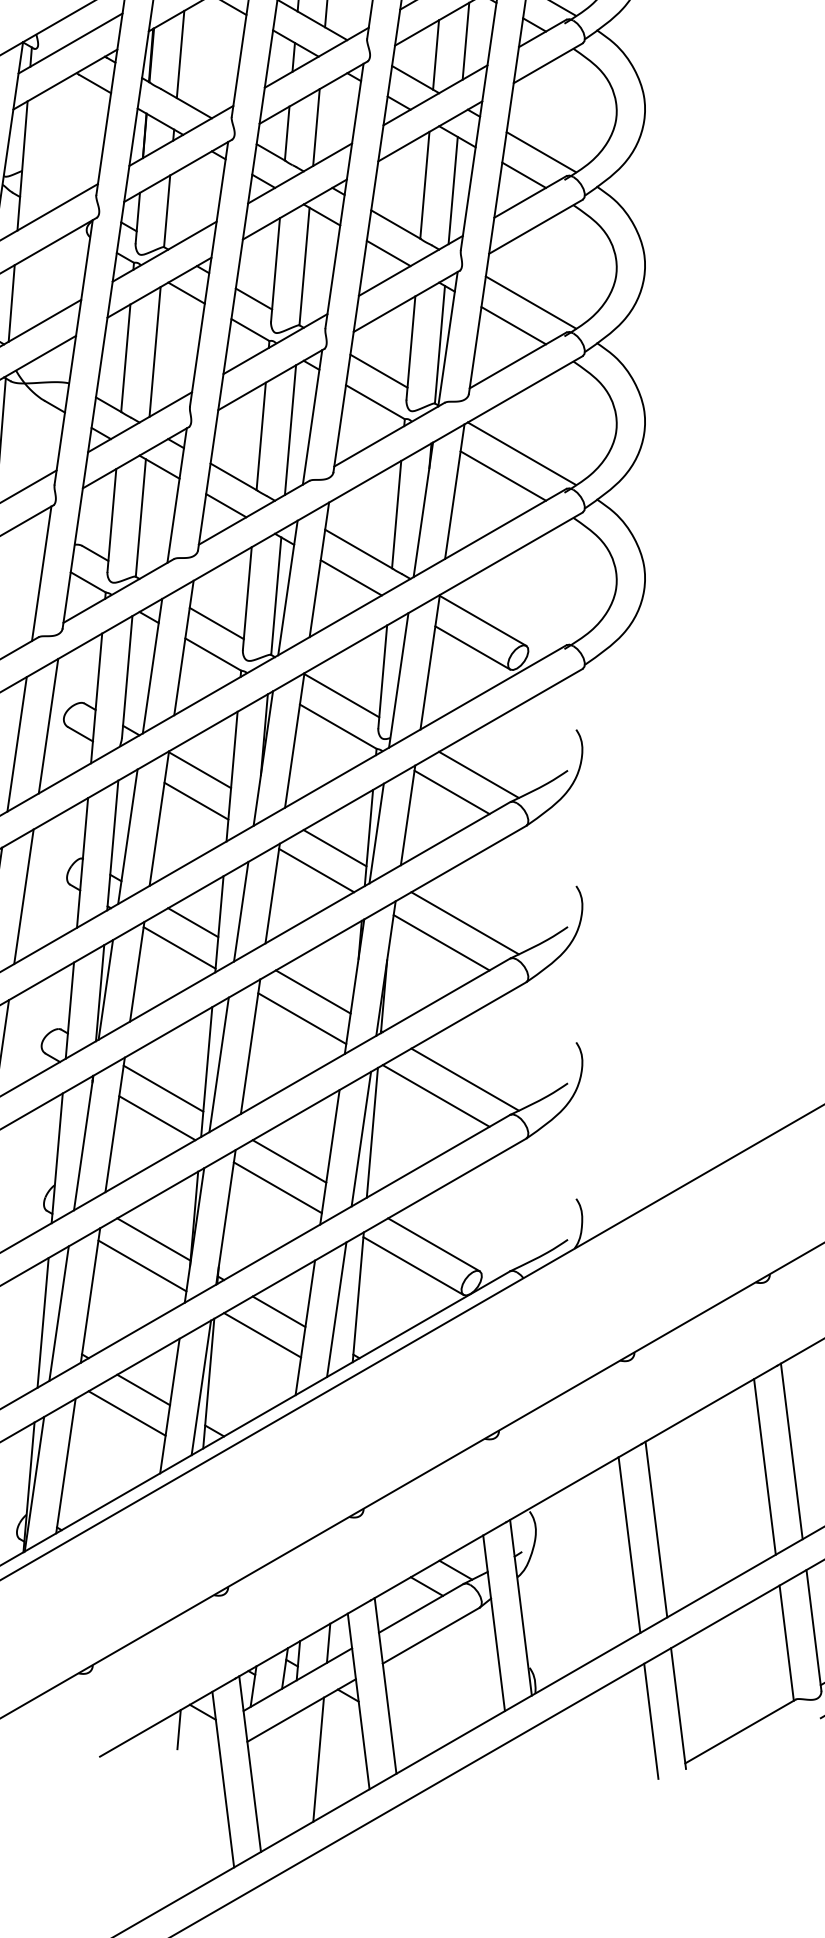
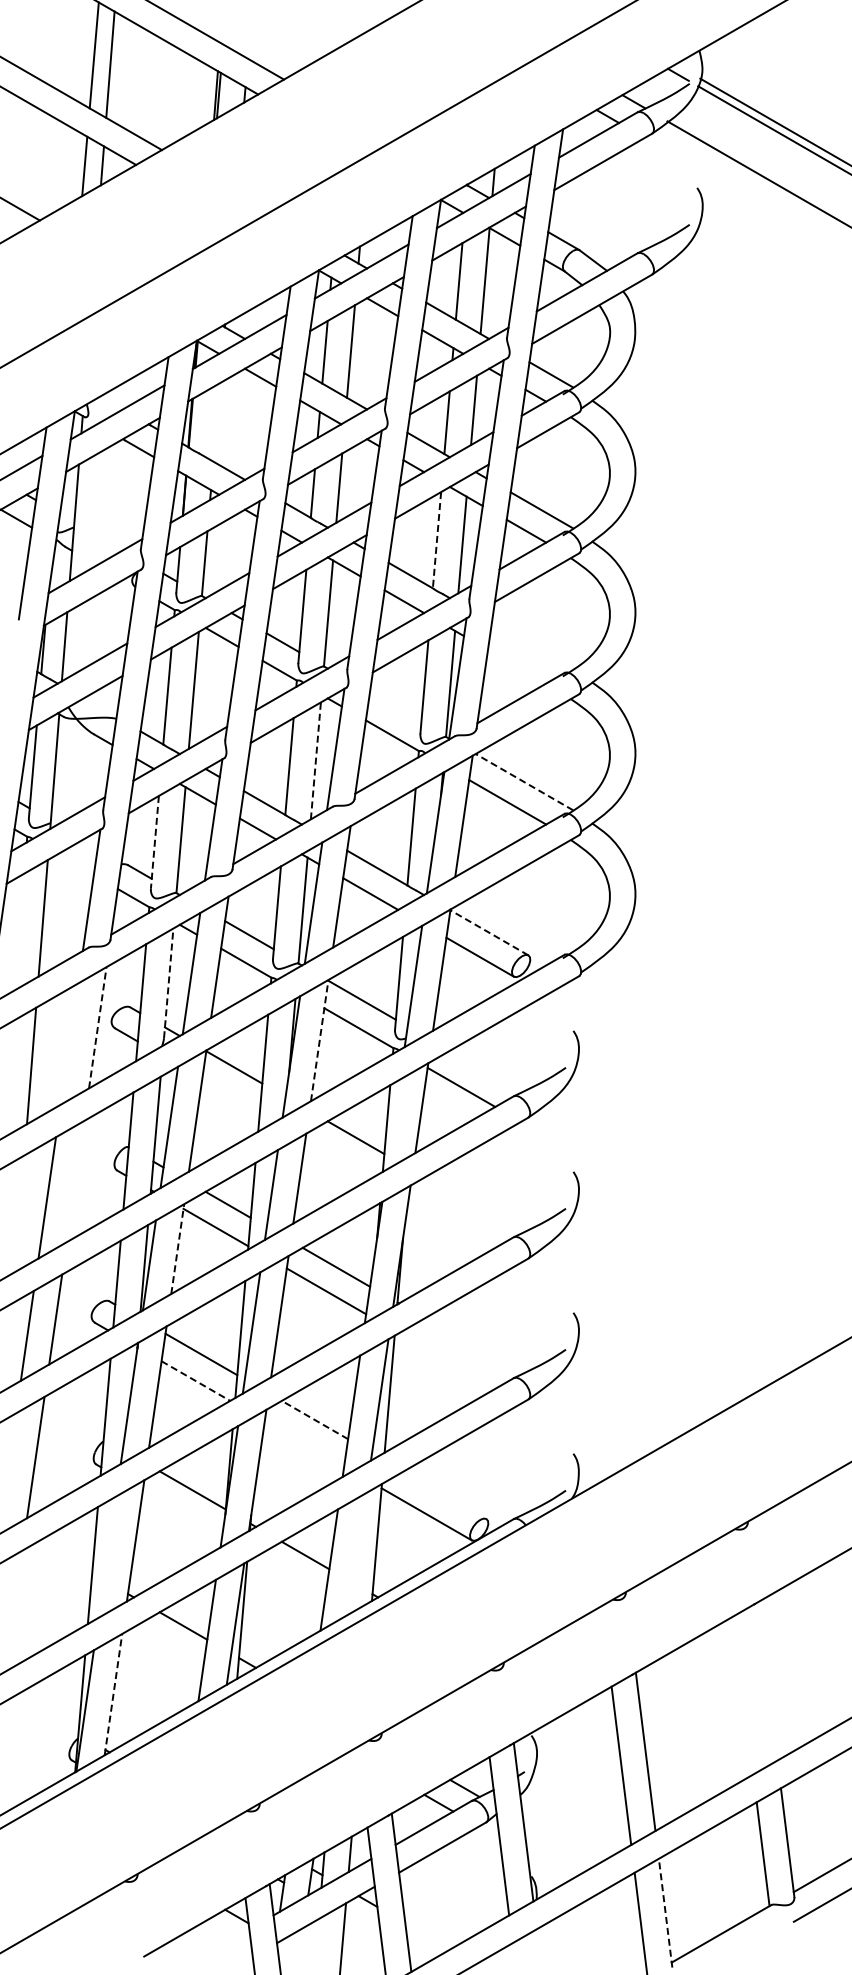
line: (180, 54) -> (216, 422), removed
line: (424, 185) -> (436, 540), solid -> dashed
line: (530, 302) -> (532, 645), removed
line: (513, 325) -> (516, 666), removed
line: (378, 370) -> (395, 707), removed
line: (290, 429) -> (315, 760), solid -> dashed
line: (521, 452) -> (524, 781), solid -> dashed
line: (111, 520) -> (154, 842), solid -> dashed
line: (482, 620) -> (488, 932), solid -> dashed
line: (126, 675) -> (168, 982), solid -> dashed
line: (48, 725) -> (97, 1027), solid -> dashed
line: (294, 740) -> (319, 1040), solid -> dashed
line: (17, 743) -> (69, 1043), removed
line: (478, 774) -> (485, 1071), removed
line: (195, 800) -> (230, 1094), removed
line: (376, 833) -> (393, 1124), removed
line: (316, 870) -> (339, 1157), removed
line: (23, 896) -> (75, 1181), removed
line: (464, 923) -> (472, 1205), removed
line: (440, 942) -> (451, 1222), removed
line: (136, 971) -> (177, 1248), solid -> dashed
line: (464, 1079) -> (472, 1346), removed
line: (436, 1095) -> (447, 1360), removed
line: (156, 1118) -> (195, 1381), solid -> dashed
line: (288, 1160) -> (314, 1419), solid -> dashed
line: (277, 1187) -> (304, 1443), removed
line: (433, 1245) -> (444, 1495), removed
line: (142, 1266) -> (182, 1514), removed
line: (336, 1309) -> (357, 1553), removed
line: (59, 1312) -> (107, 1556), removed
line: (262, 1335) -> (290, 1576), removed
line: (126, 1413) -> (168, 1647), removed
line: (791, 1451) -> (767, 1681), removed
line: (65, 1465) -> (113, 1694), solid -> dashed
line: (764, 1467) -> (743, 1695), removed
line: (678, 1708) -> (665, 1913), solid -> dashed
line: (178, 1728) -> (214, 1931), removed

